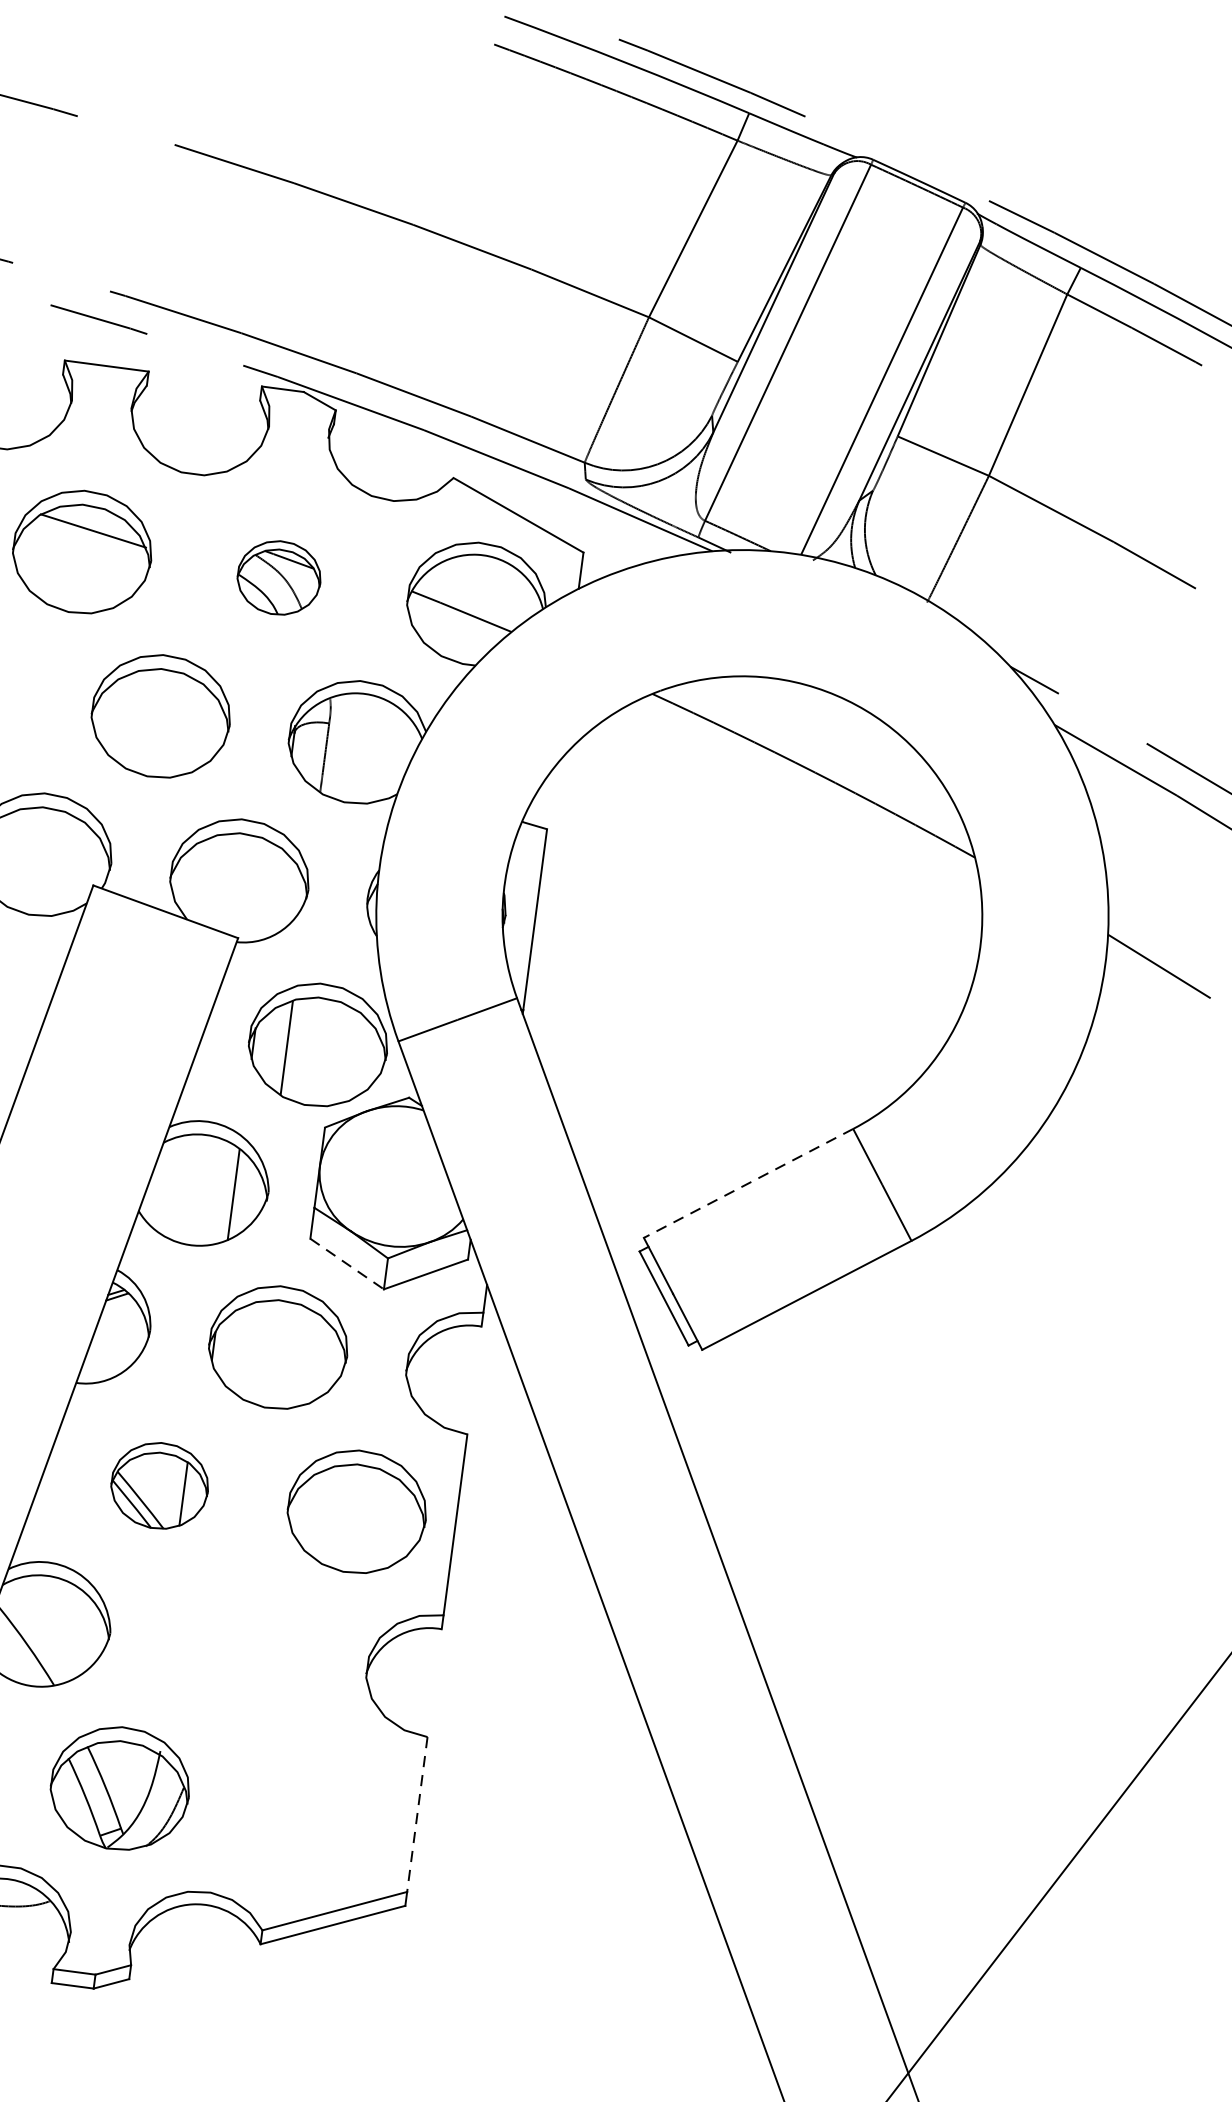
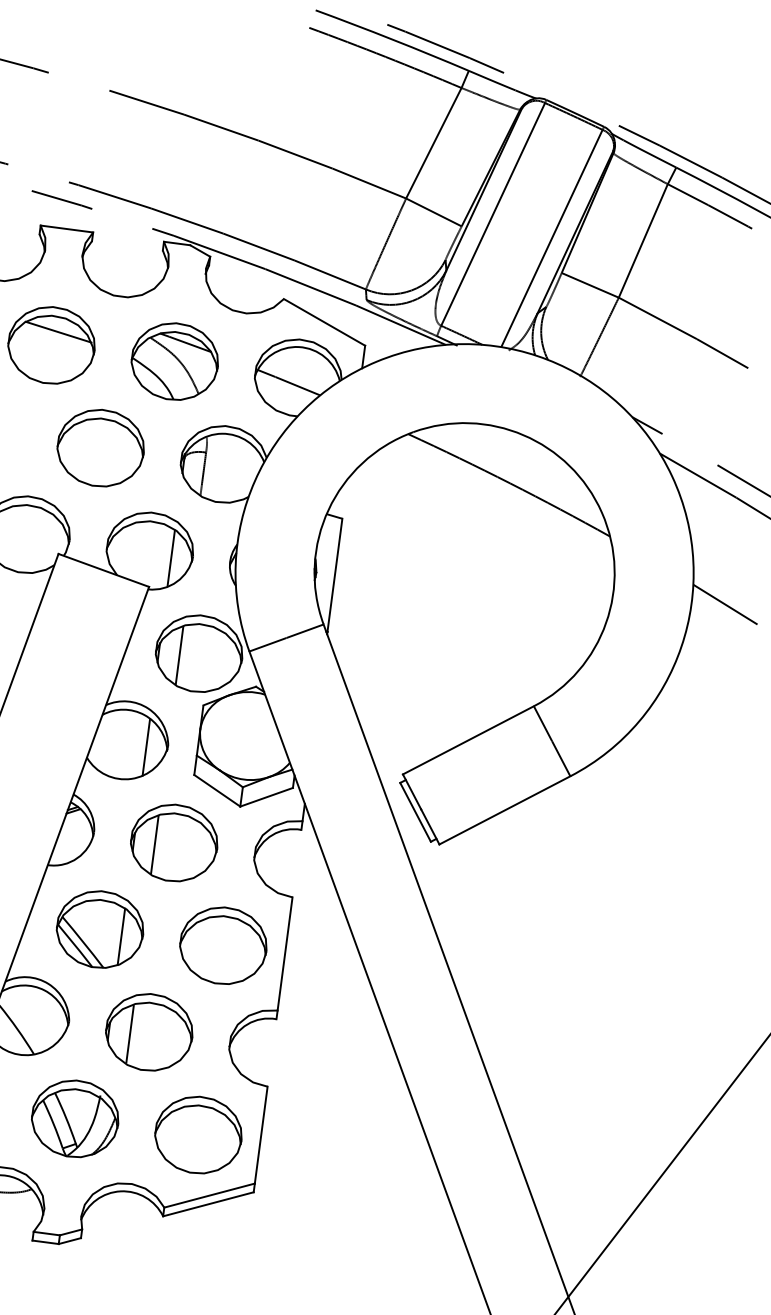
part: (278, 577) -> (174, 361), size x1.67
line: (272, 891) -> (170, 557), added
line: (748, 1183) -> (468, 740), dashed -> solid
line: (347, 1263) -> (217, 790), dashed -> solid
line: (246, 1349) -> (154, 844), added
part: (158, 1485) -> (99, 929), size x1.43
part: (238, 1650) -> (149, 1032), added
part: (317, 1813) -> (198, 1134), added
line: (417, 1815) -> (261, 1135), dashed -> solid

